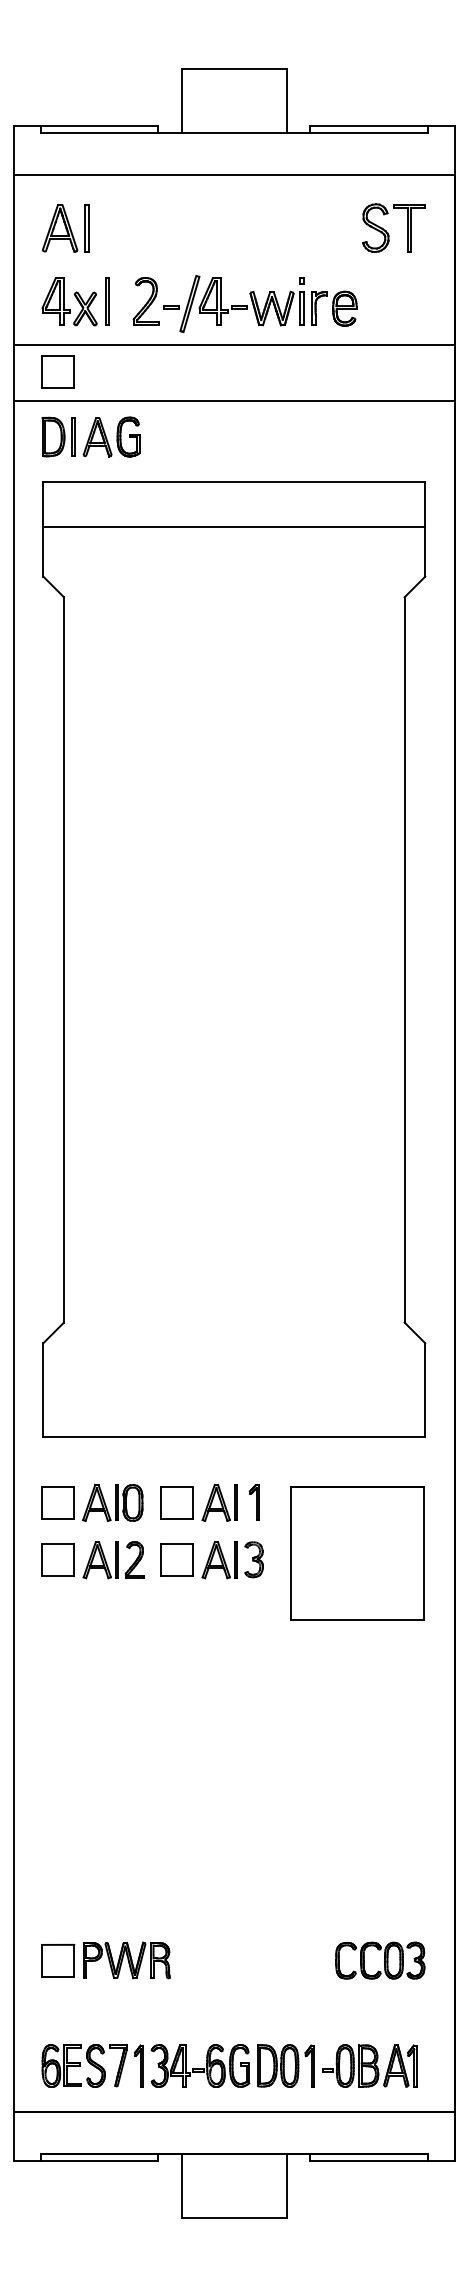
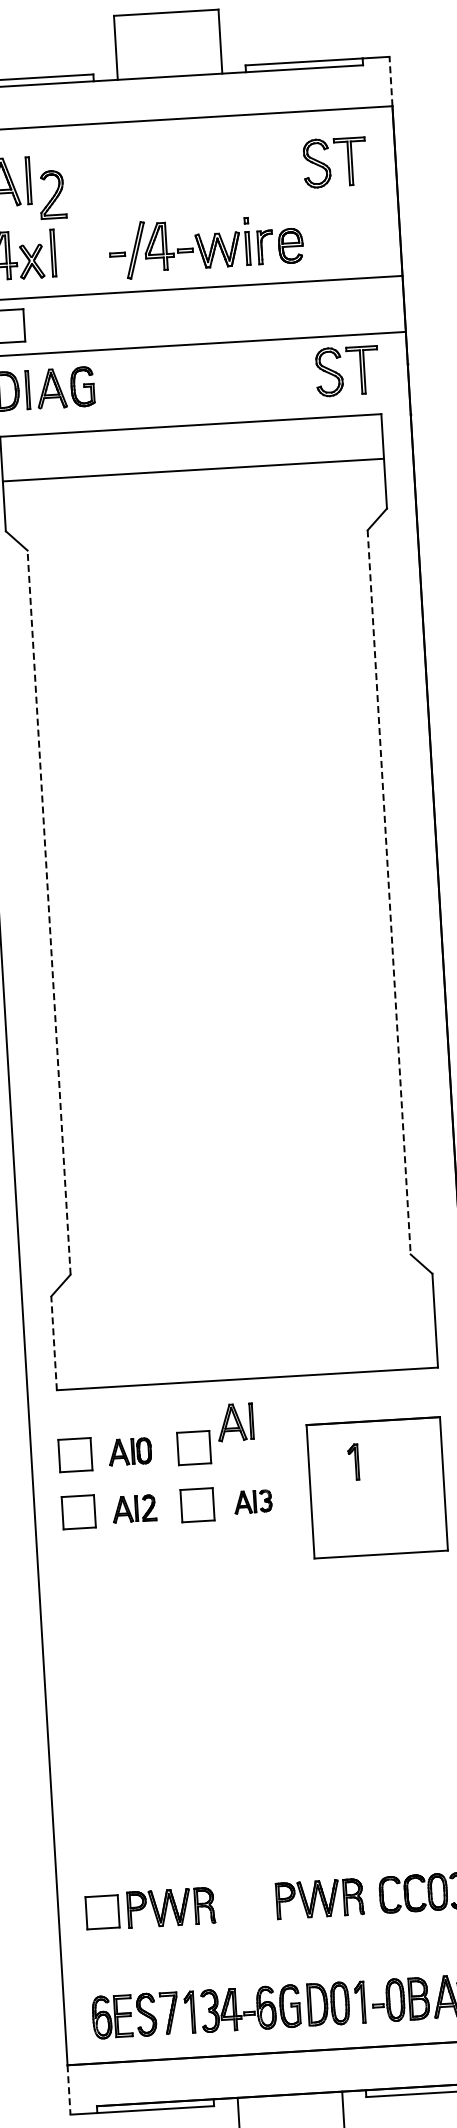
line: (454, 150) -> (390, 81), solid -> dashed
part: (145, 301) -> (52, 194), moved
part: (388, 441) -> (342, 375), added
line: (63, 959) -> (48, 912), solid -> dashed
line: (404, 959) -> (388, 891), solid -> dashed
line: (43, 1390) -> (54, 1343), solid -> dashed
part: (112, 1502) -> (129, 1451), size x0.7
part: (219, 1502) -> (235, 1422), moved
part: (253, 1502) -> (352, 1462), moved
part: (113, 1560) -> (134, 1509), size x0.7
part: (232, 1560) -> (252, 1502), size x0.6
part: (275, 1960) -> (319, 1898), added
line: (14, 2136) -> (69, 2090), solid -> dashed

